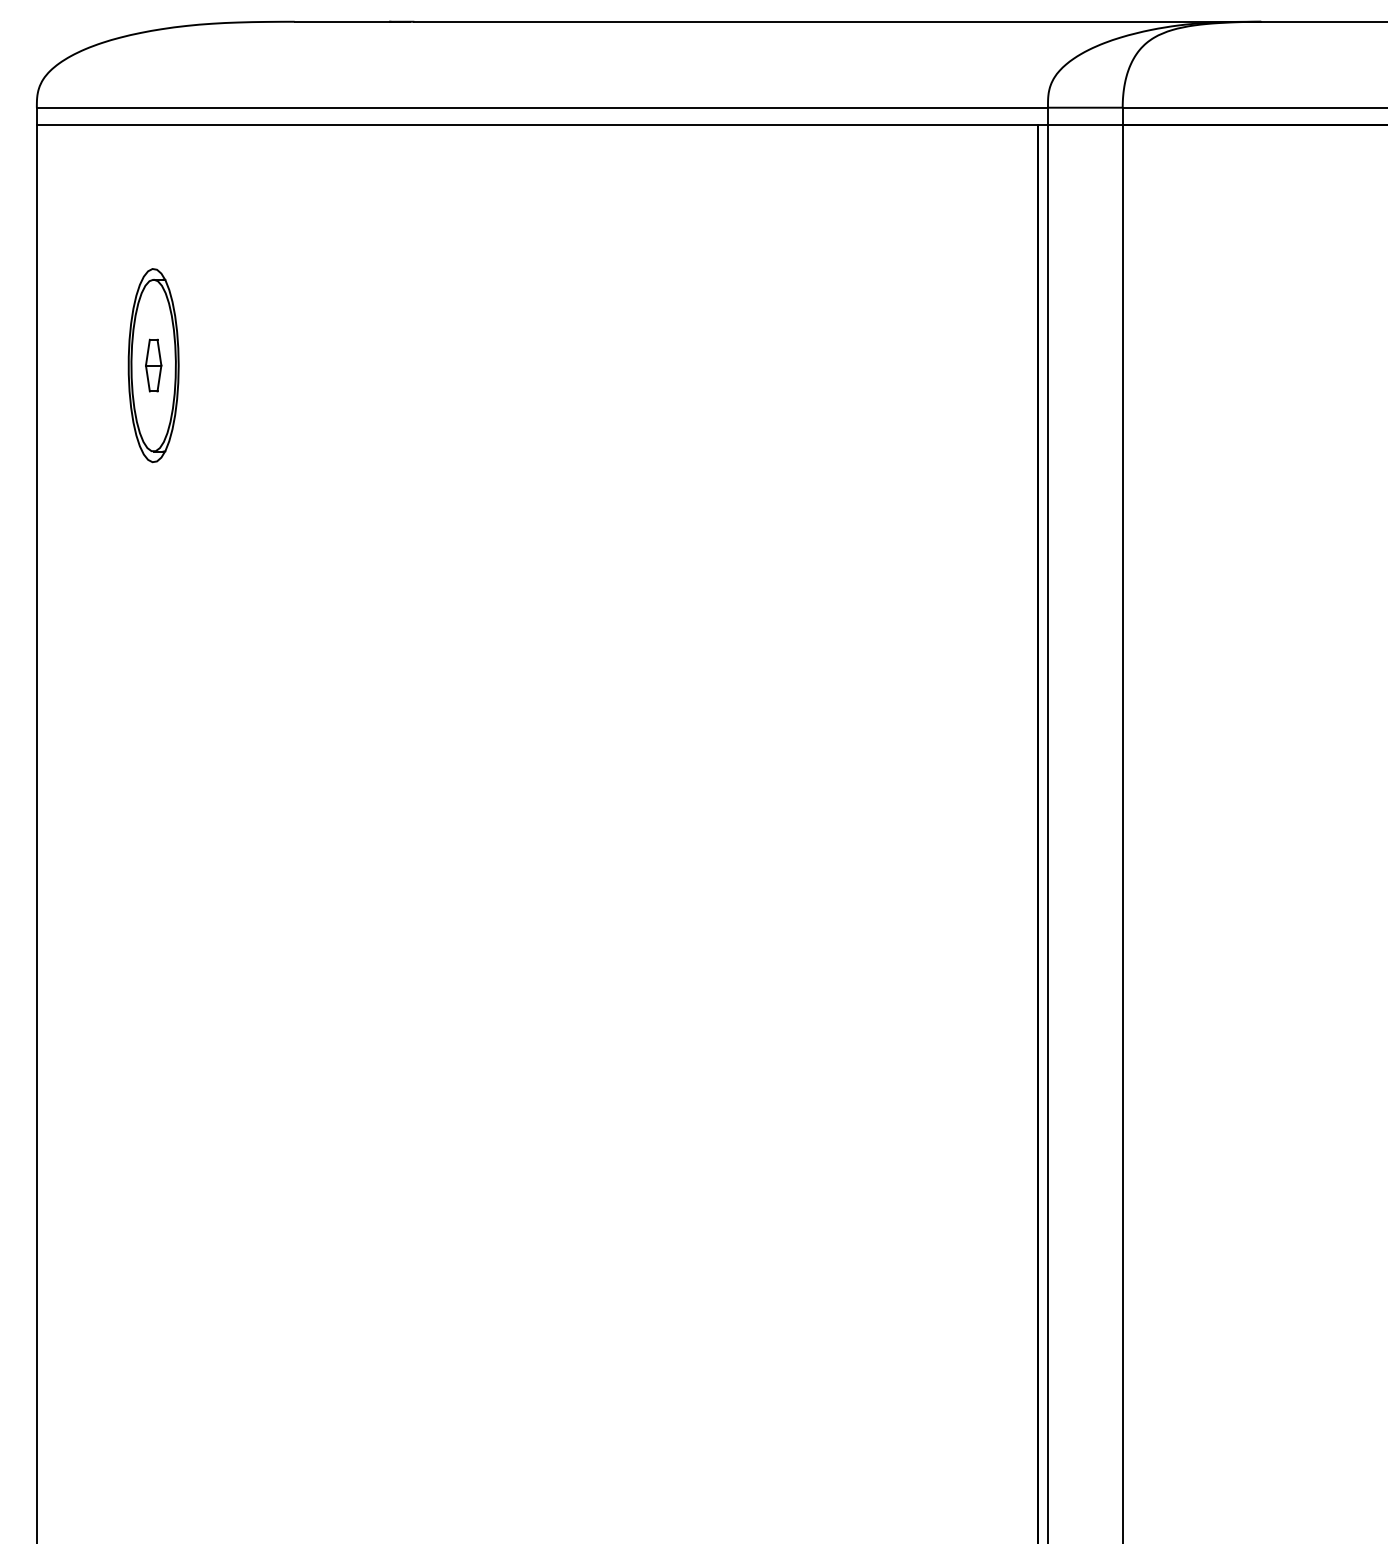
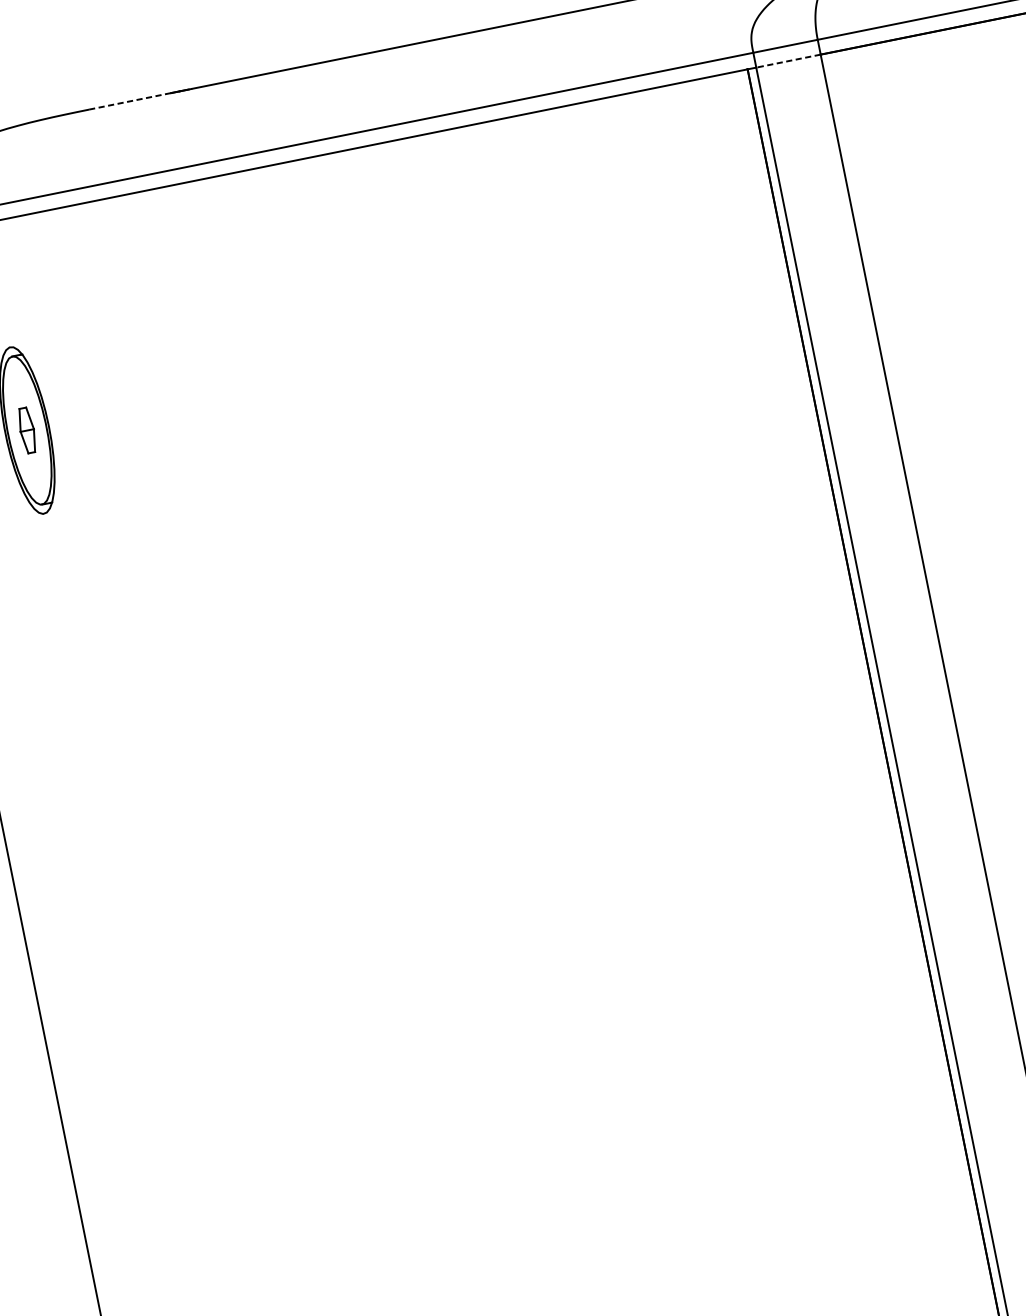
line: (343, 21) -> (131, 100), solid -> dashed
line: (1084, 124) -> (787, 60), solid -> dashed

